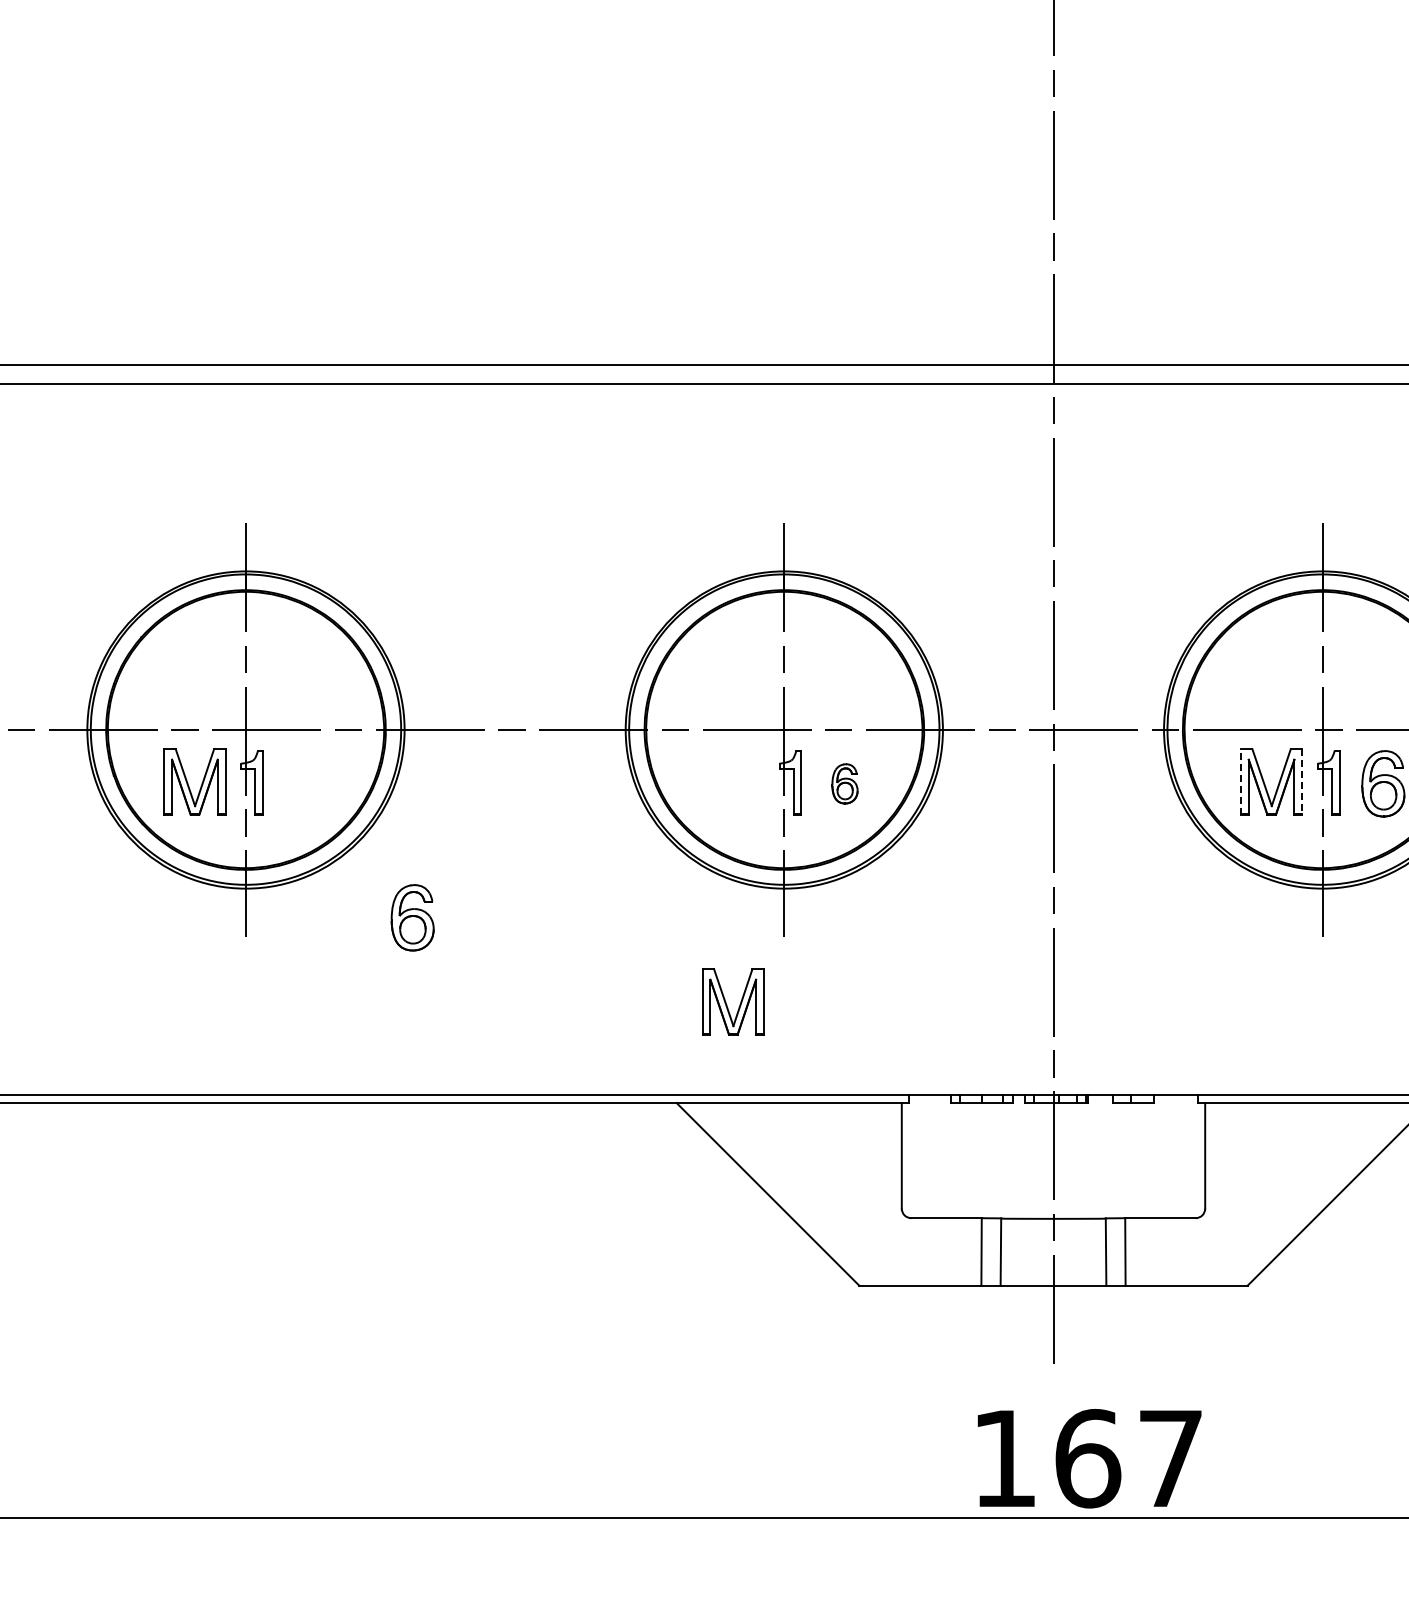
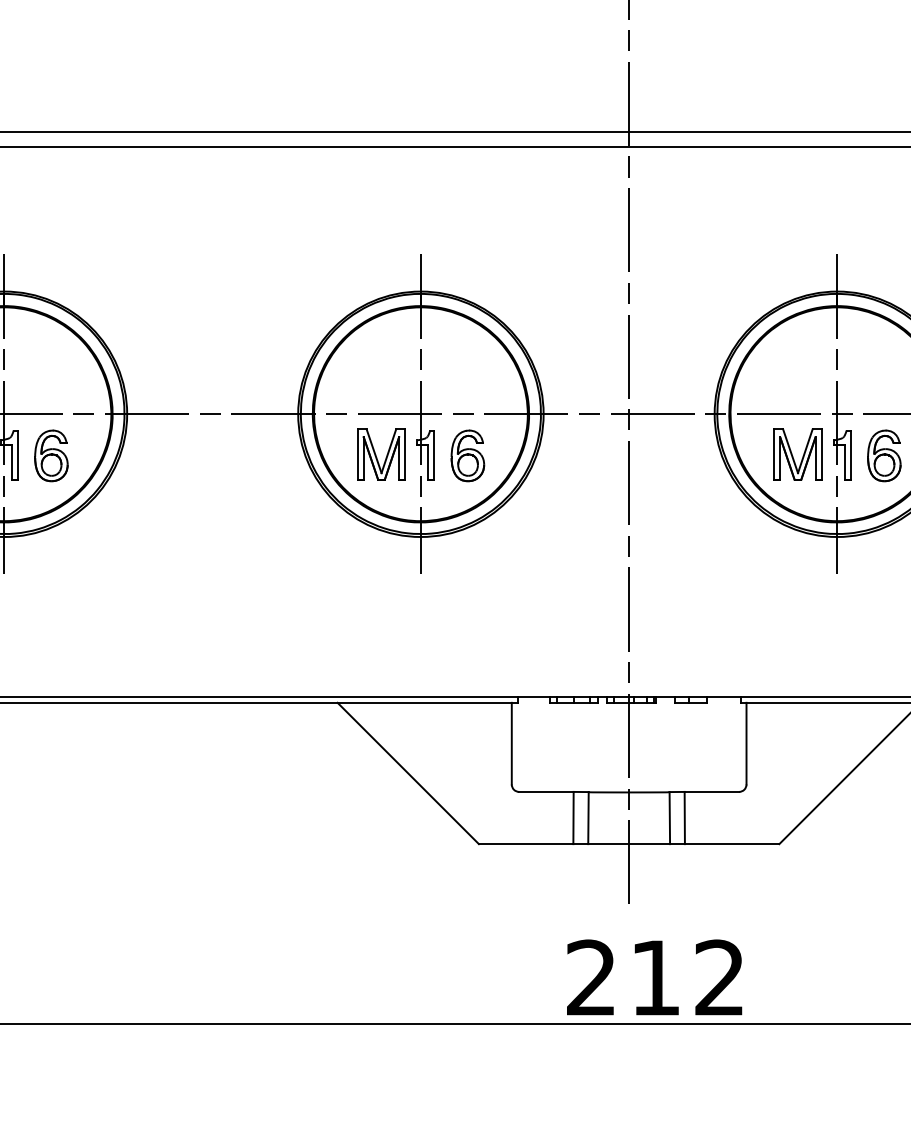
line: (1240, 781) -> (773, 454), dashed -> solid
line: (1302, 781) -> (821, 454), dashed -> solid
part: (844, 783) -> (467, 455), size x1.67
part: (412, 917) -> (51, 455), moved
part: (727, 1004) -> (376, 456), moved
text: (1087, 1458) -> (655, 977), 167 -> 212

